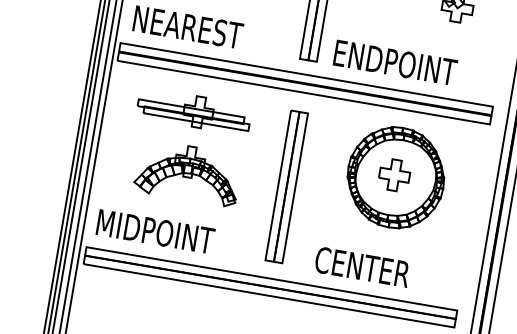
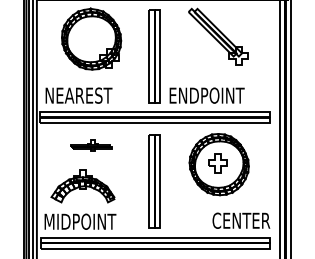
part: (194, 111) -> (91, 145), size x0.6
part: (187, 173) -> (82, 186), moved
text: (362, 266) -> (241, 220), moved

